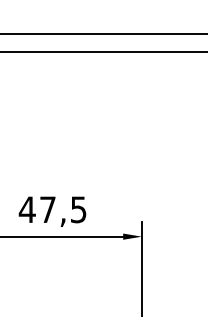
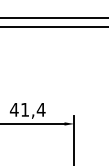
text: (63, 209) -> (33, 109), 47,5 -> 41,4

